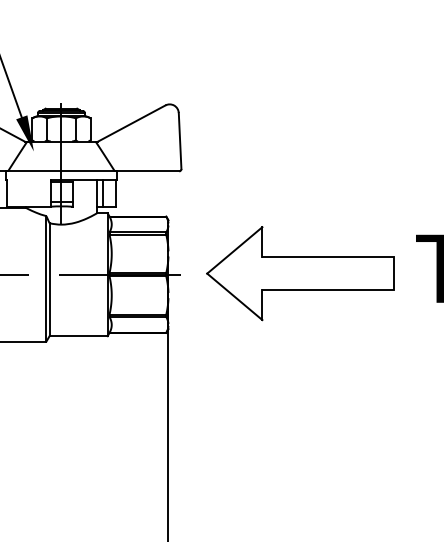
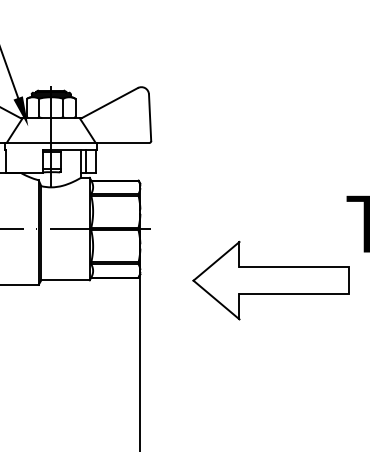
part: (300, 273) -> (271, 280), moved

